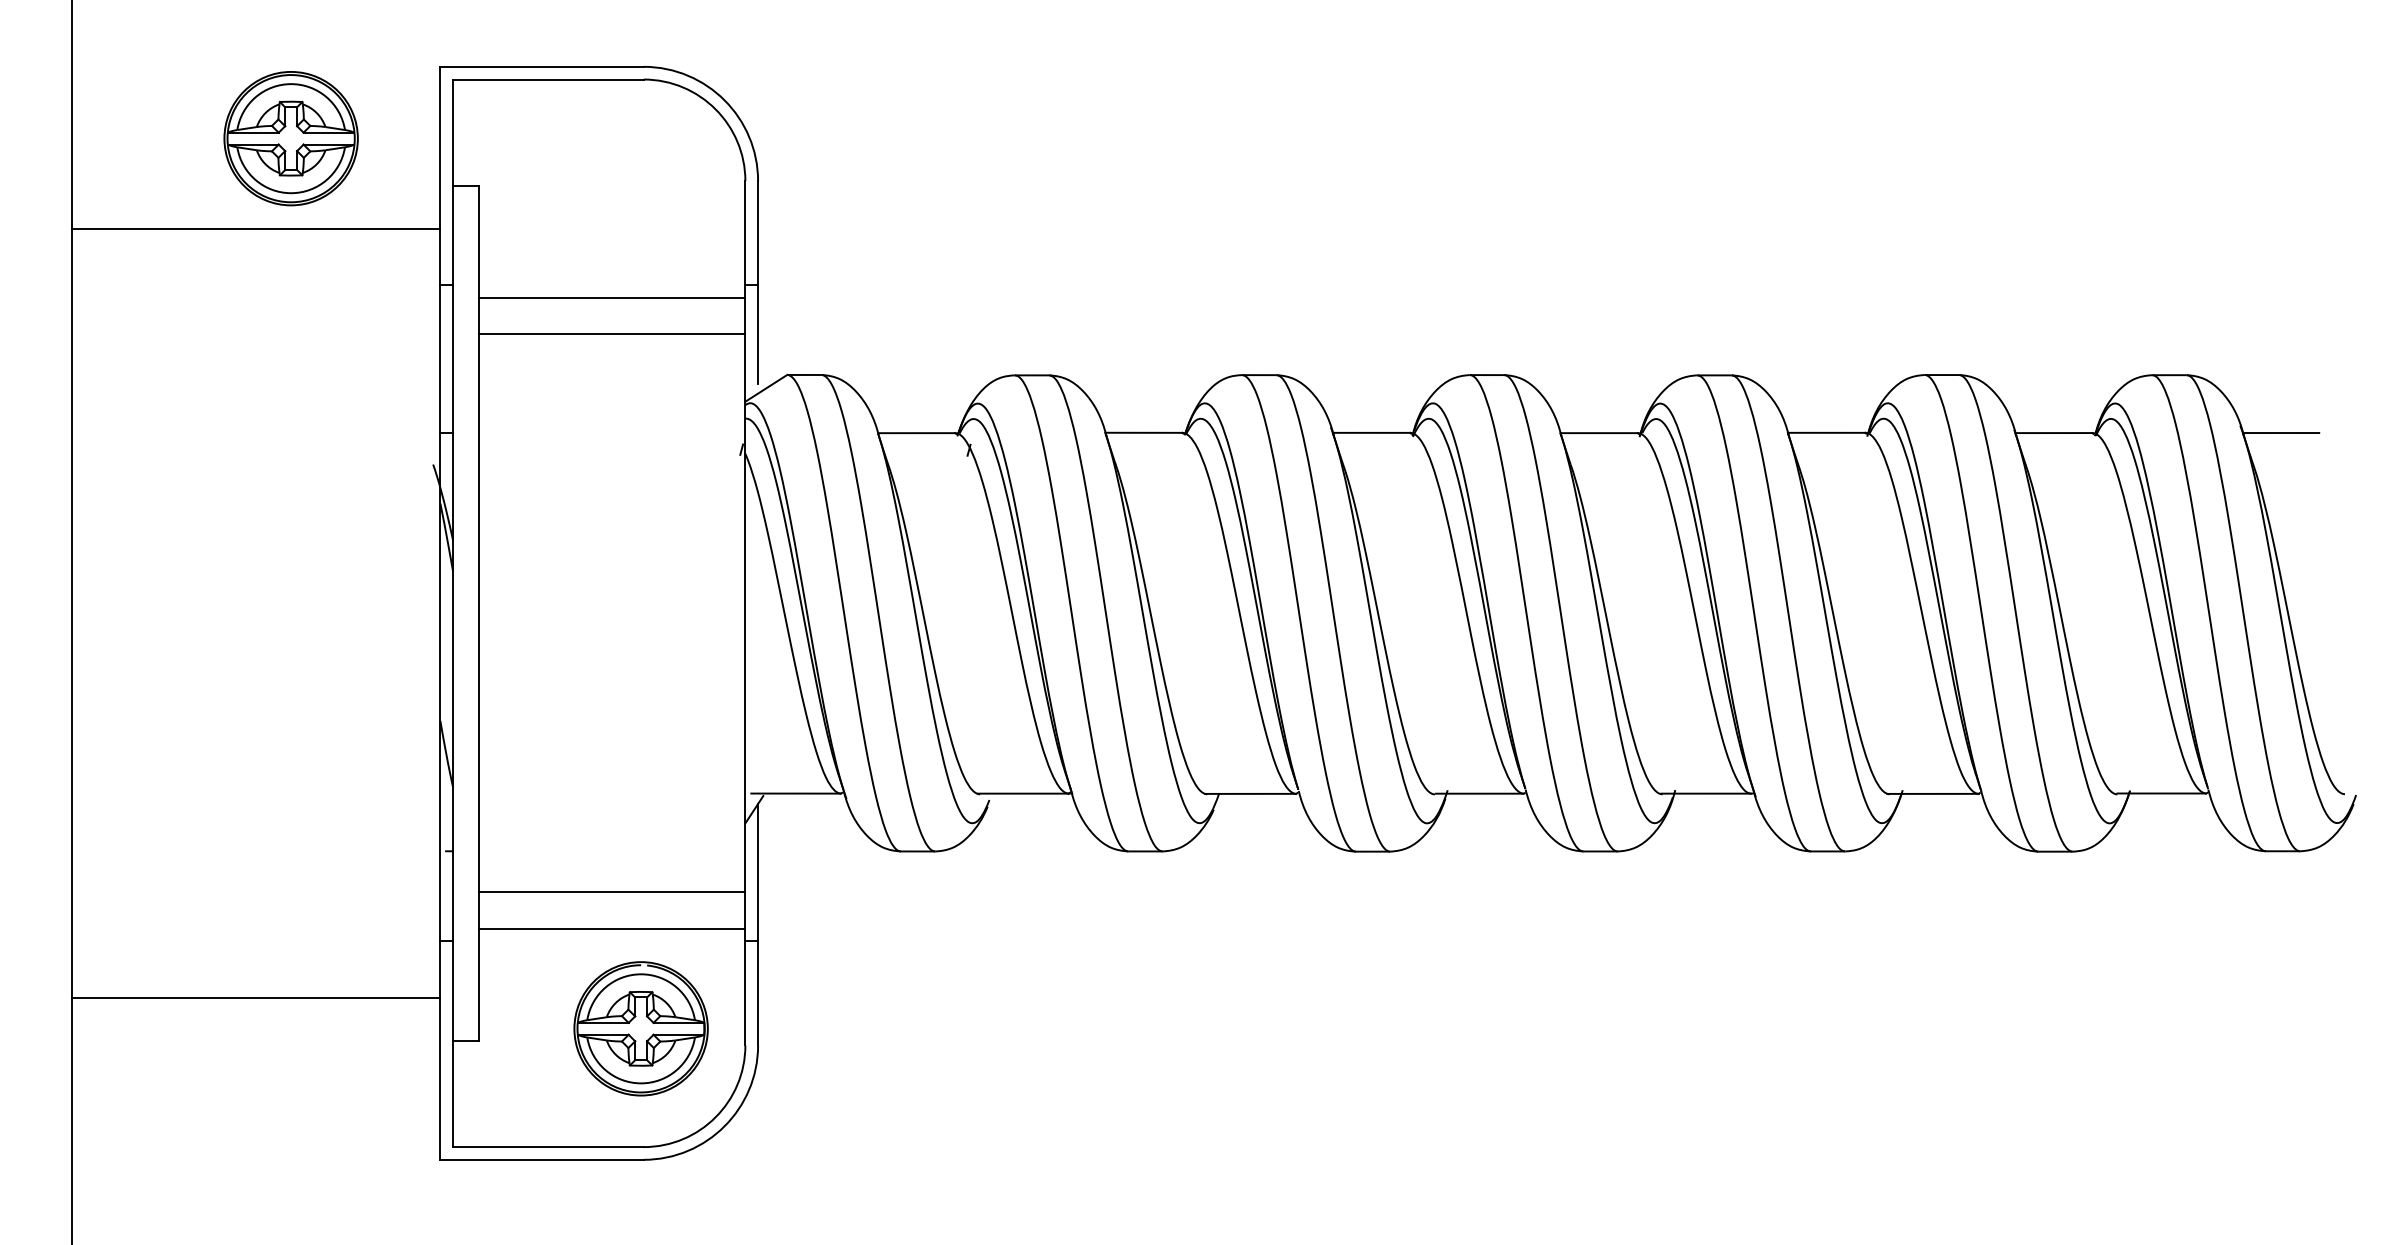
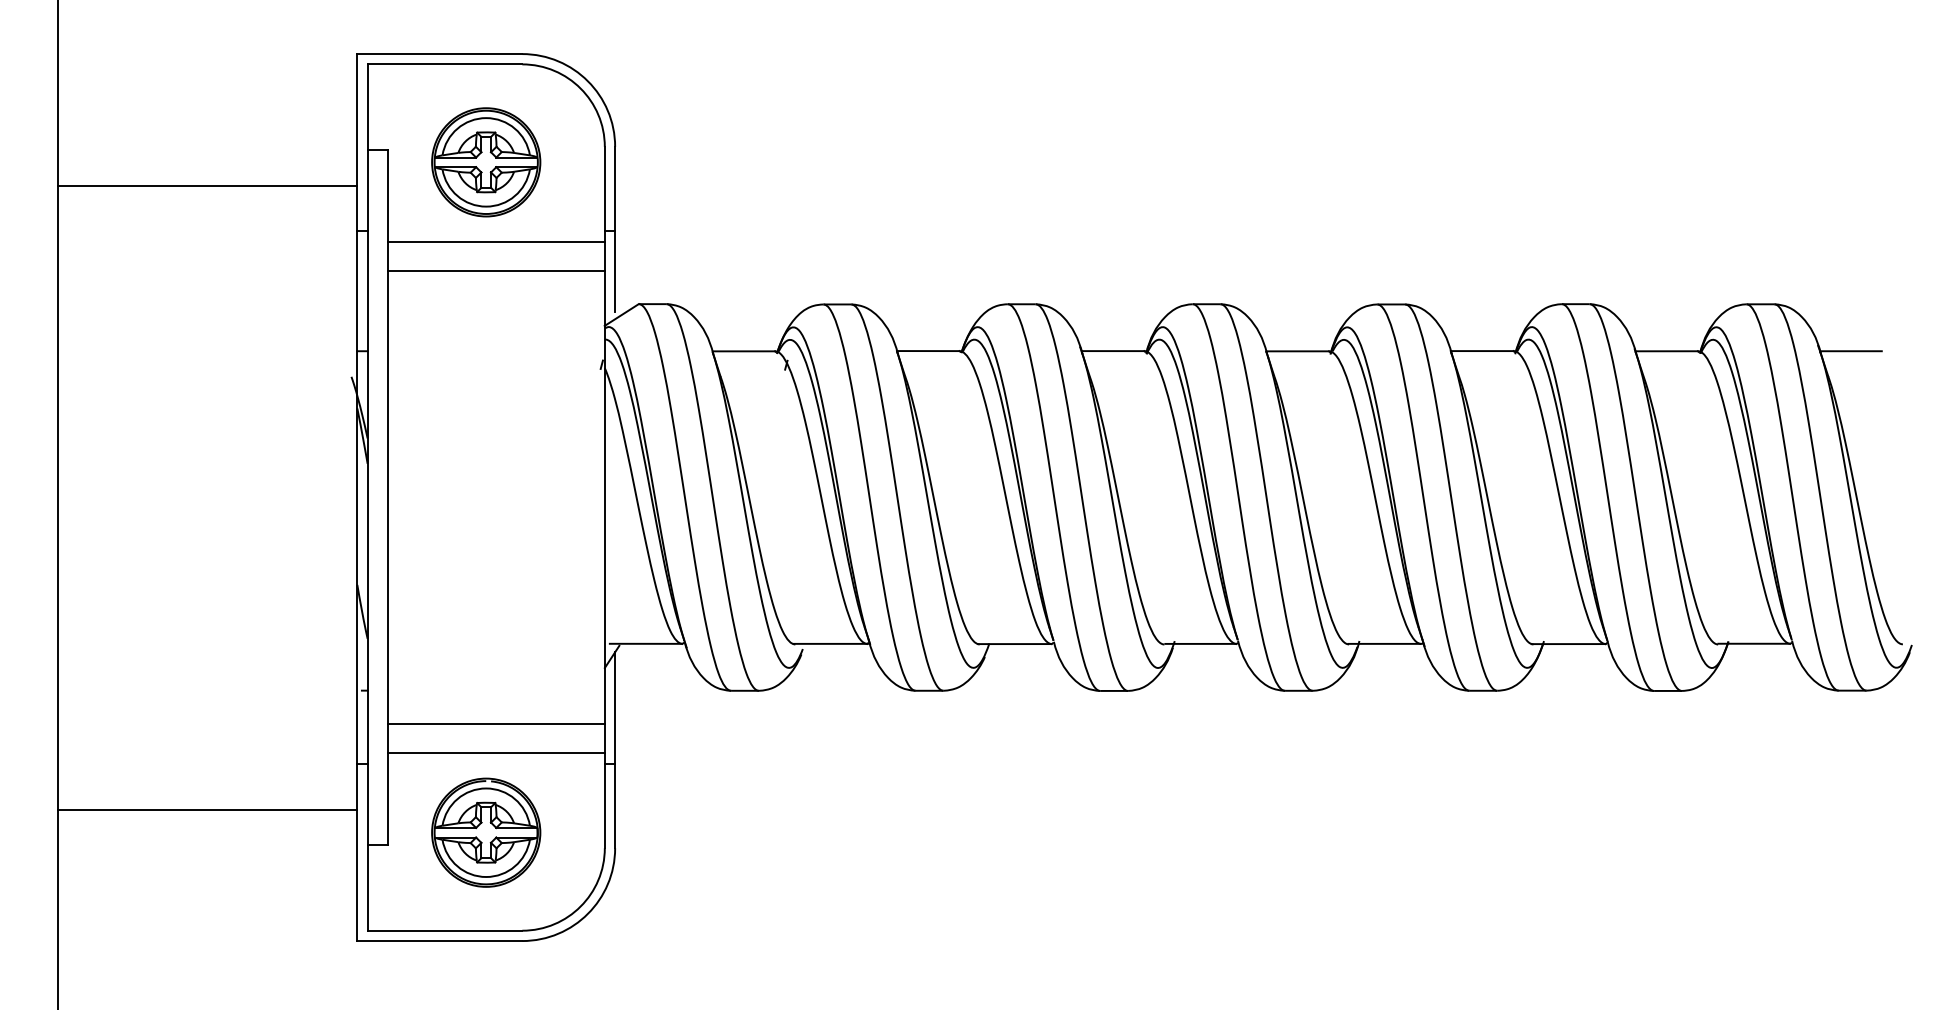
part: (291, 138) -> (486, 162), moved
part: (641, 1028) -> (486, 832), moved

